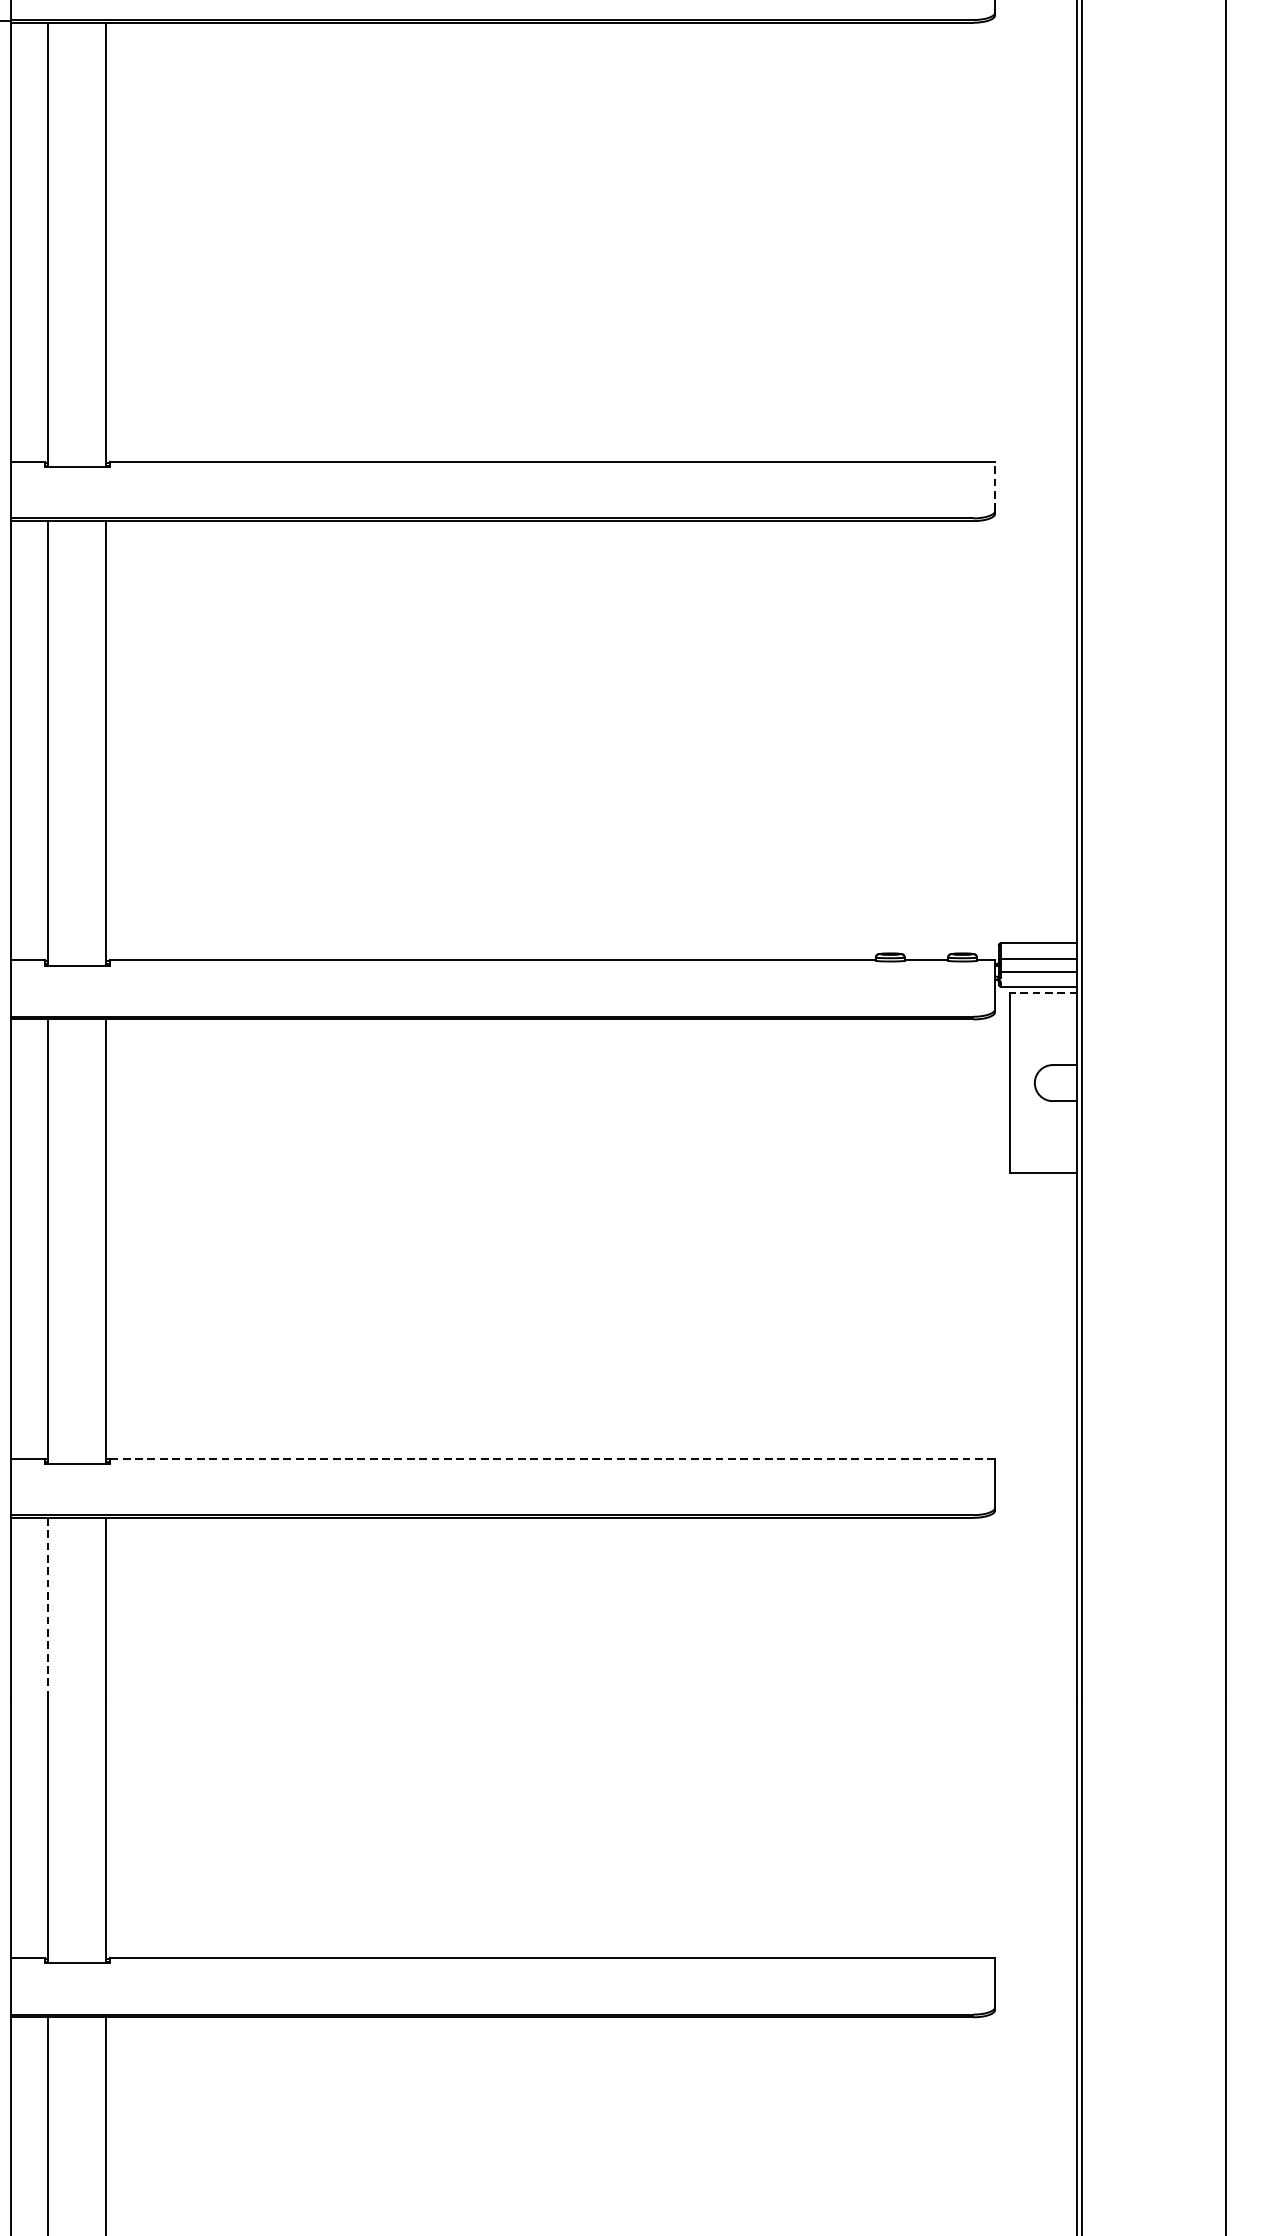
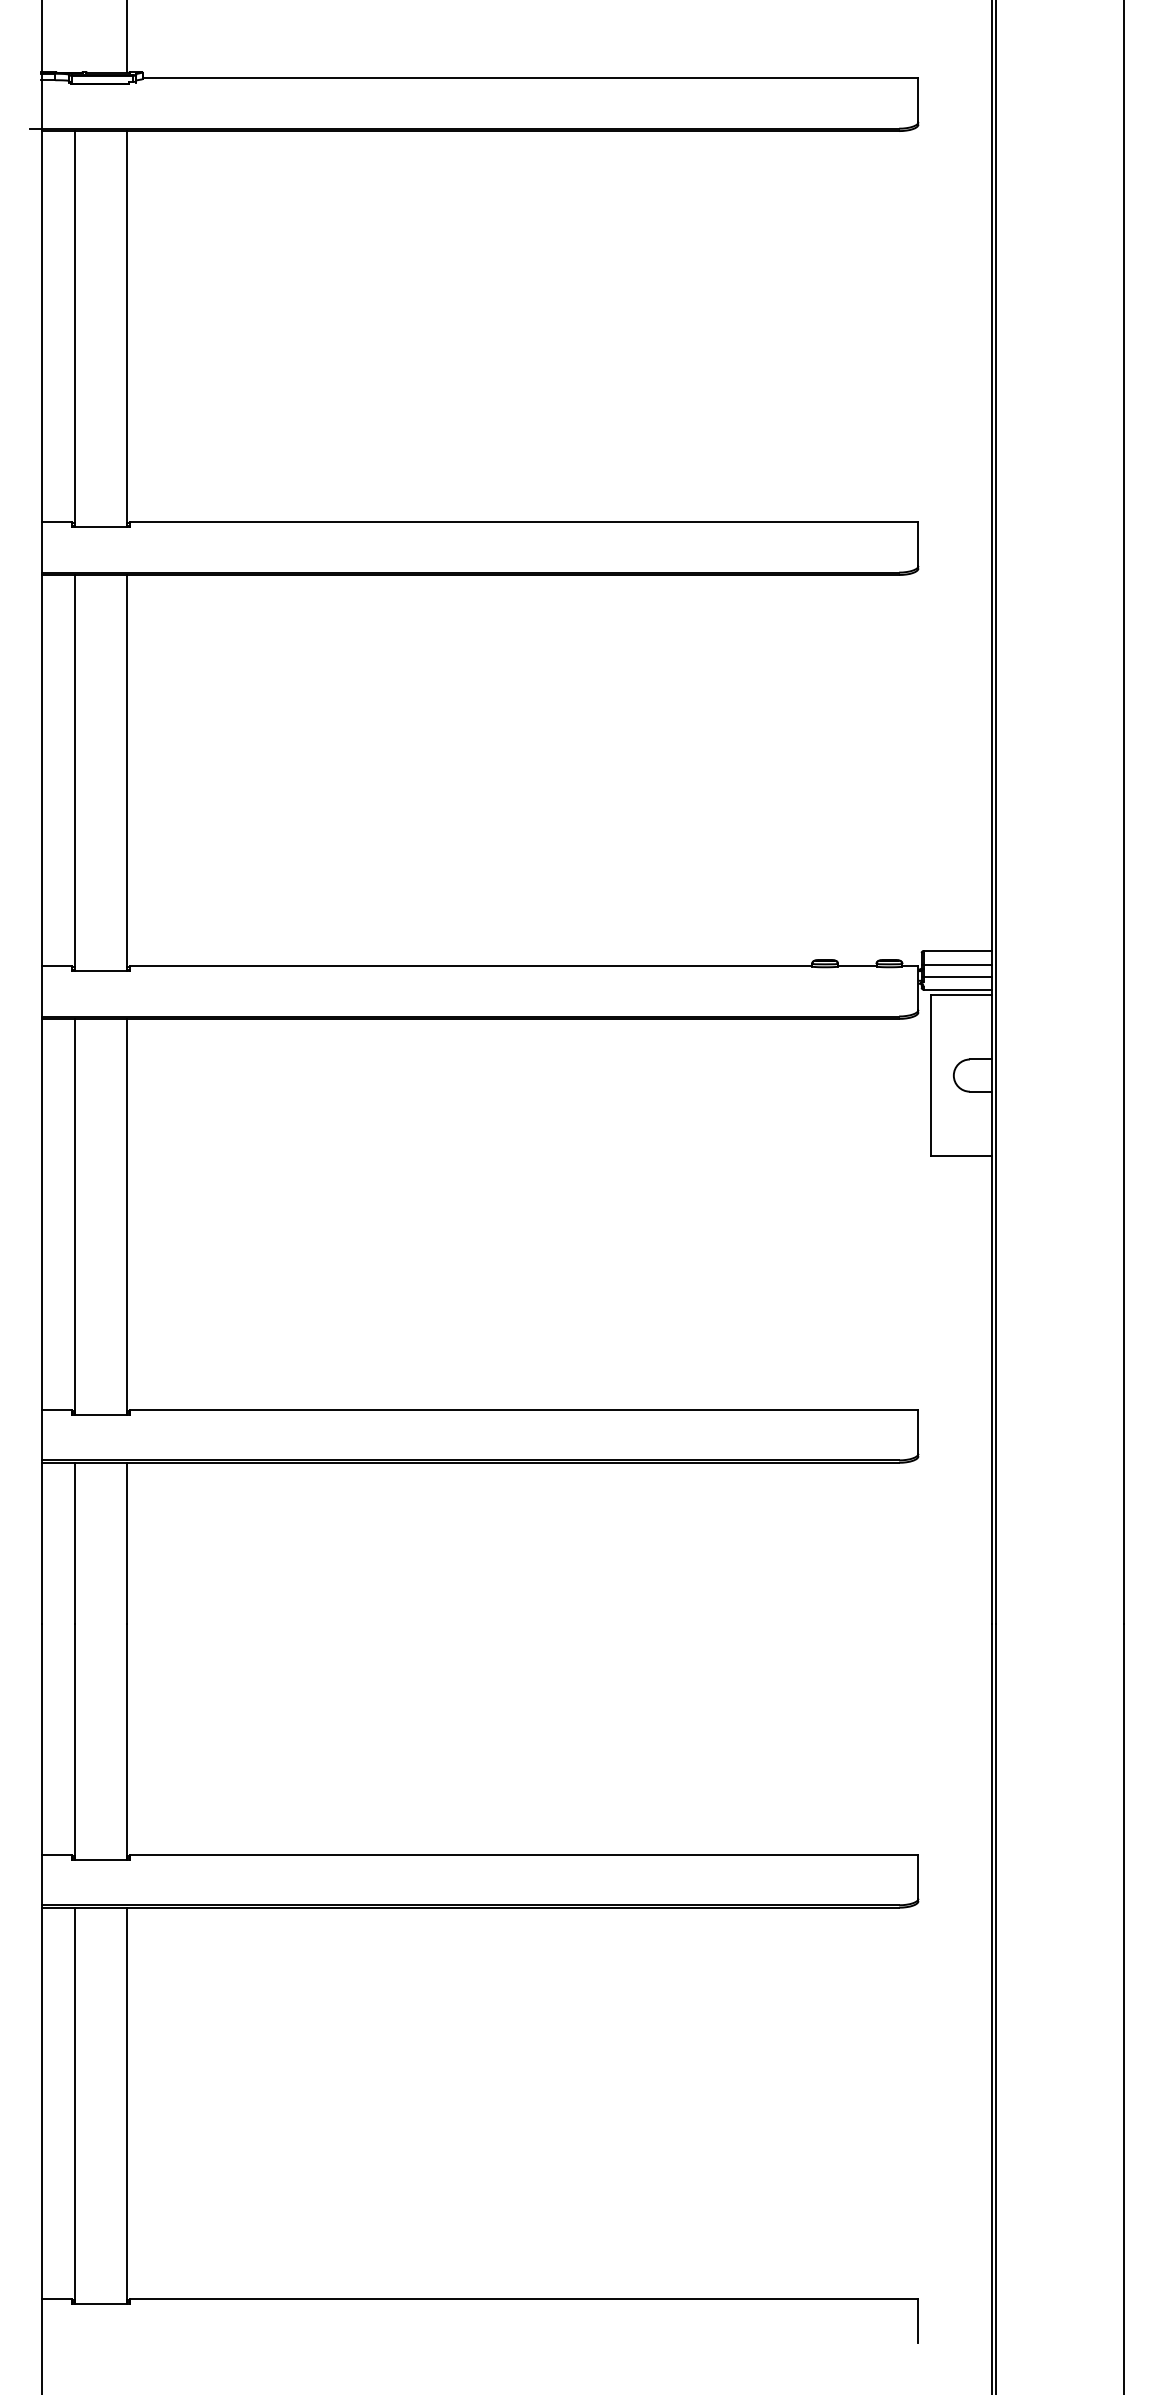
line: (995, 486) -> (918, 544), dashed -> solid
line: (1043, 993) -> (961, 995), dashed -> solid
line: (551, 1459) -> (523, 1410), dashed -> solid
line: (48, 1608) -> (75, 1543), dashed -> solid

